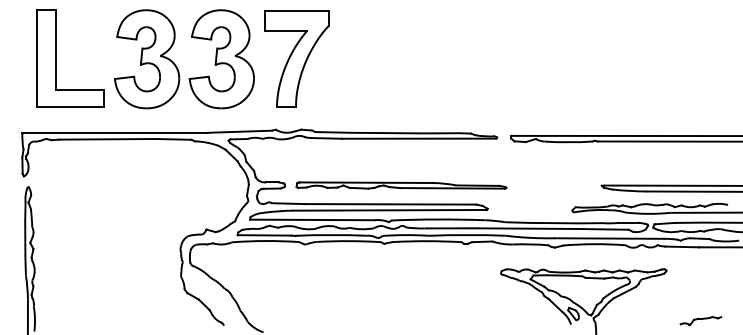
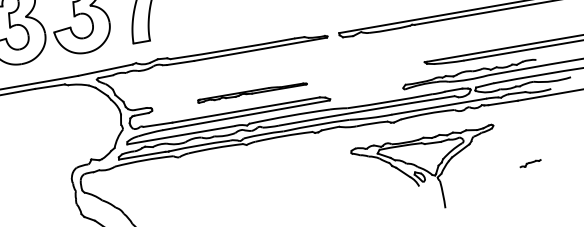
part: (401, 185) -> (252, 92), size x0.6
part: (700, 320) -> (530, 163), size x0.6

